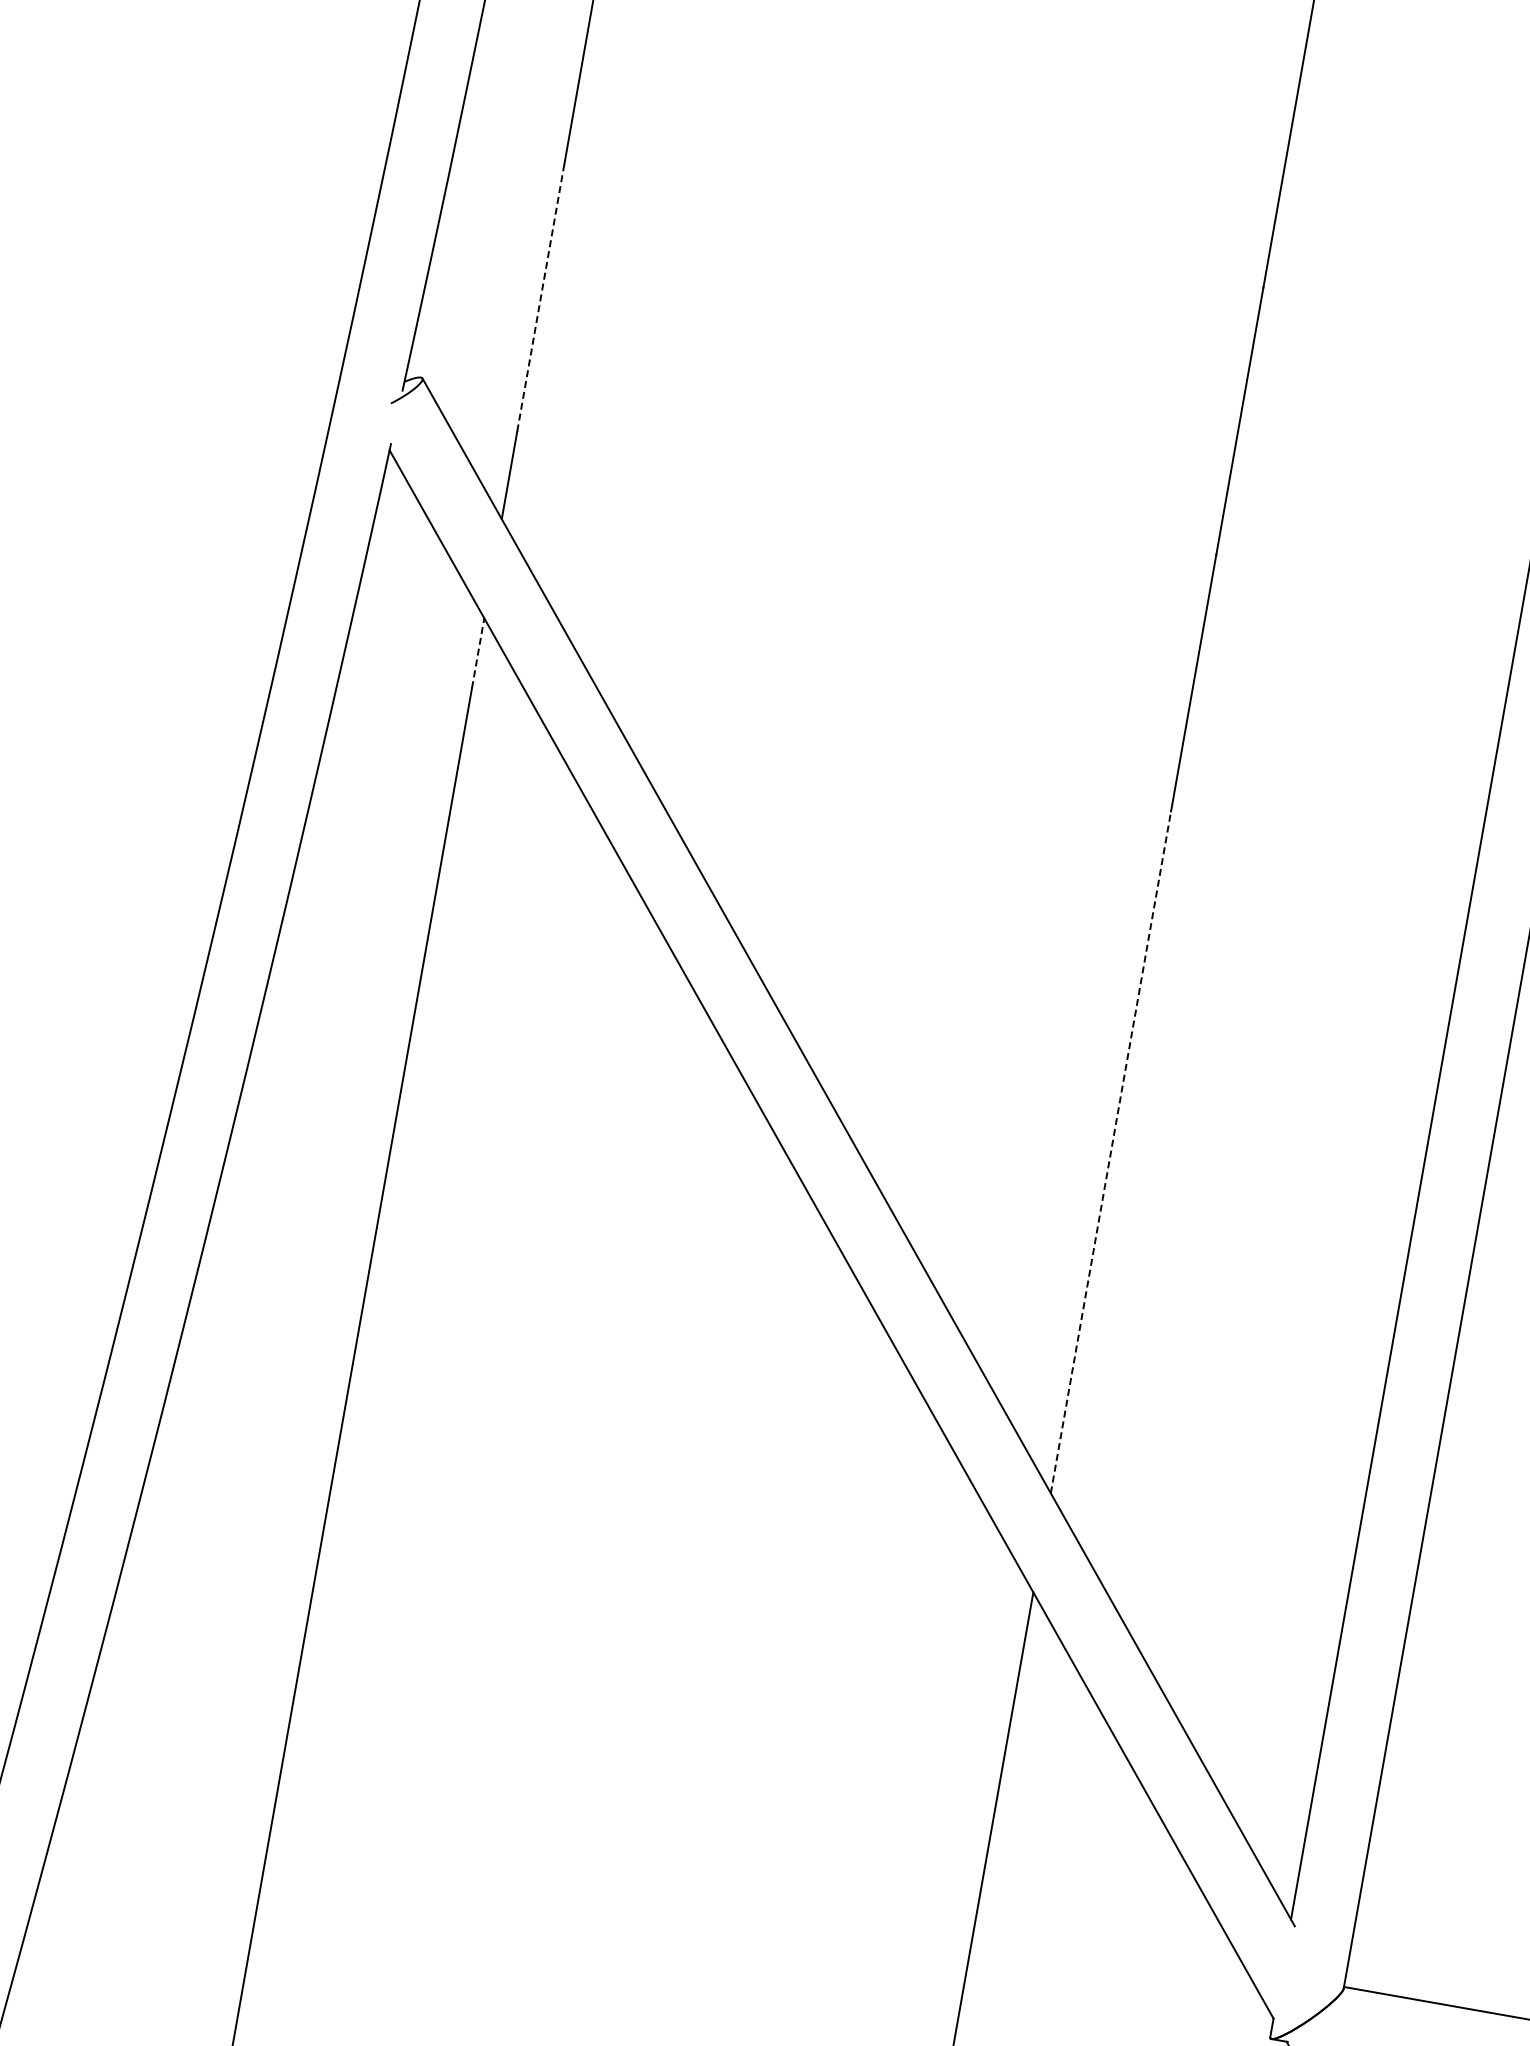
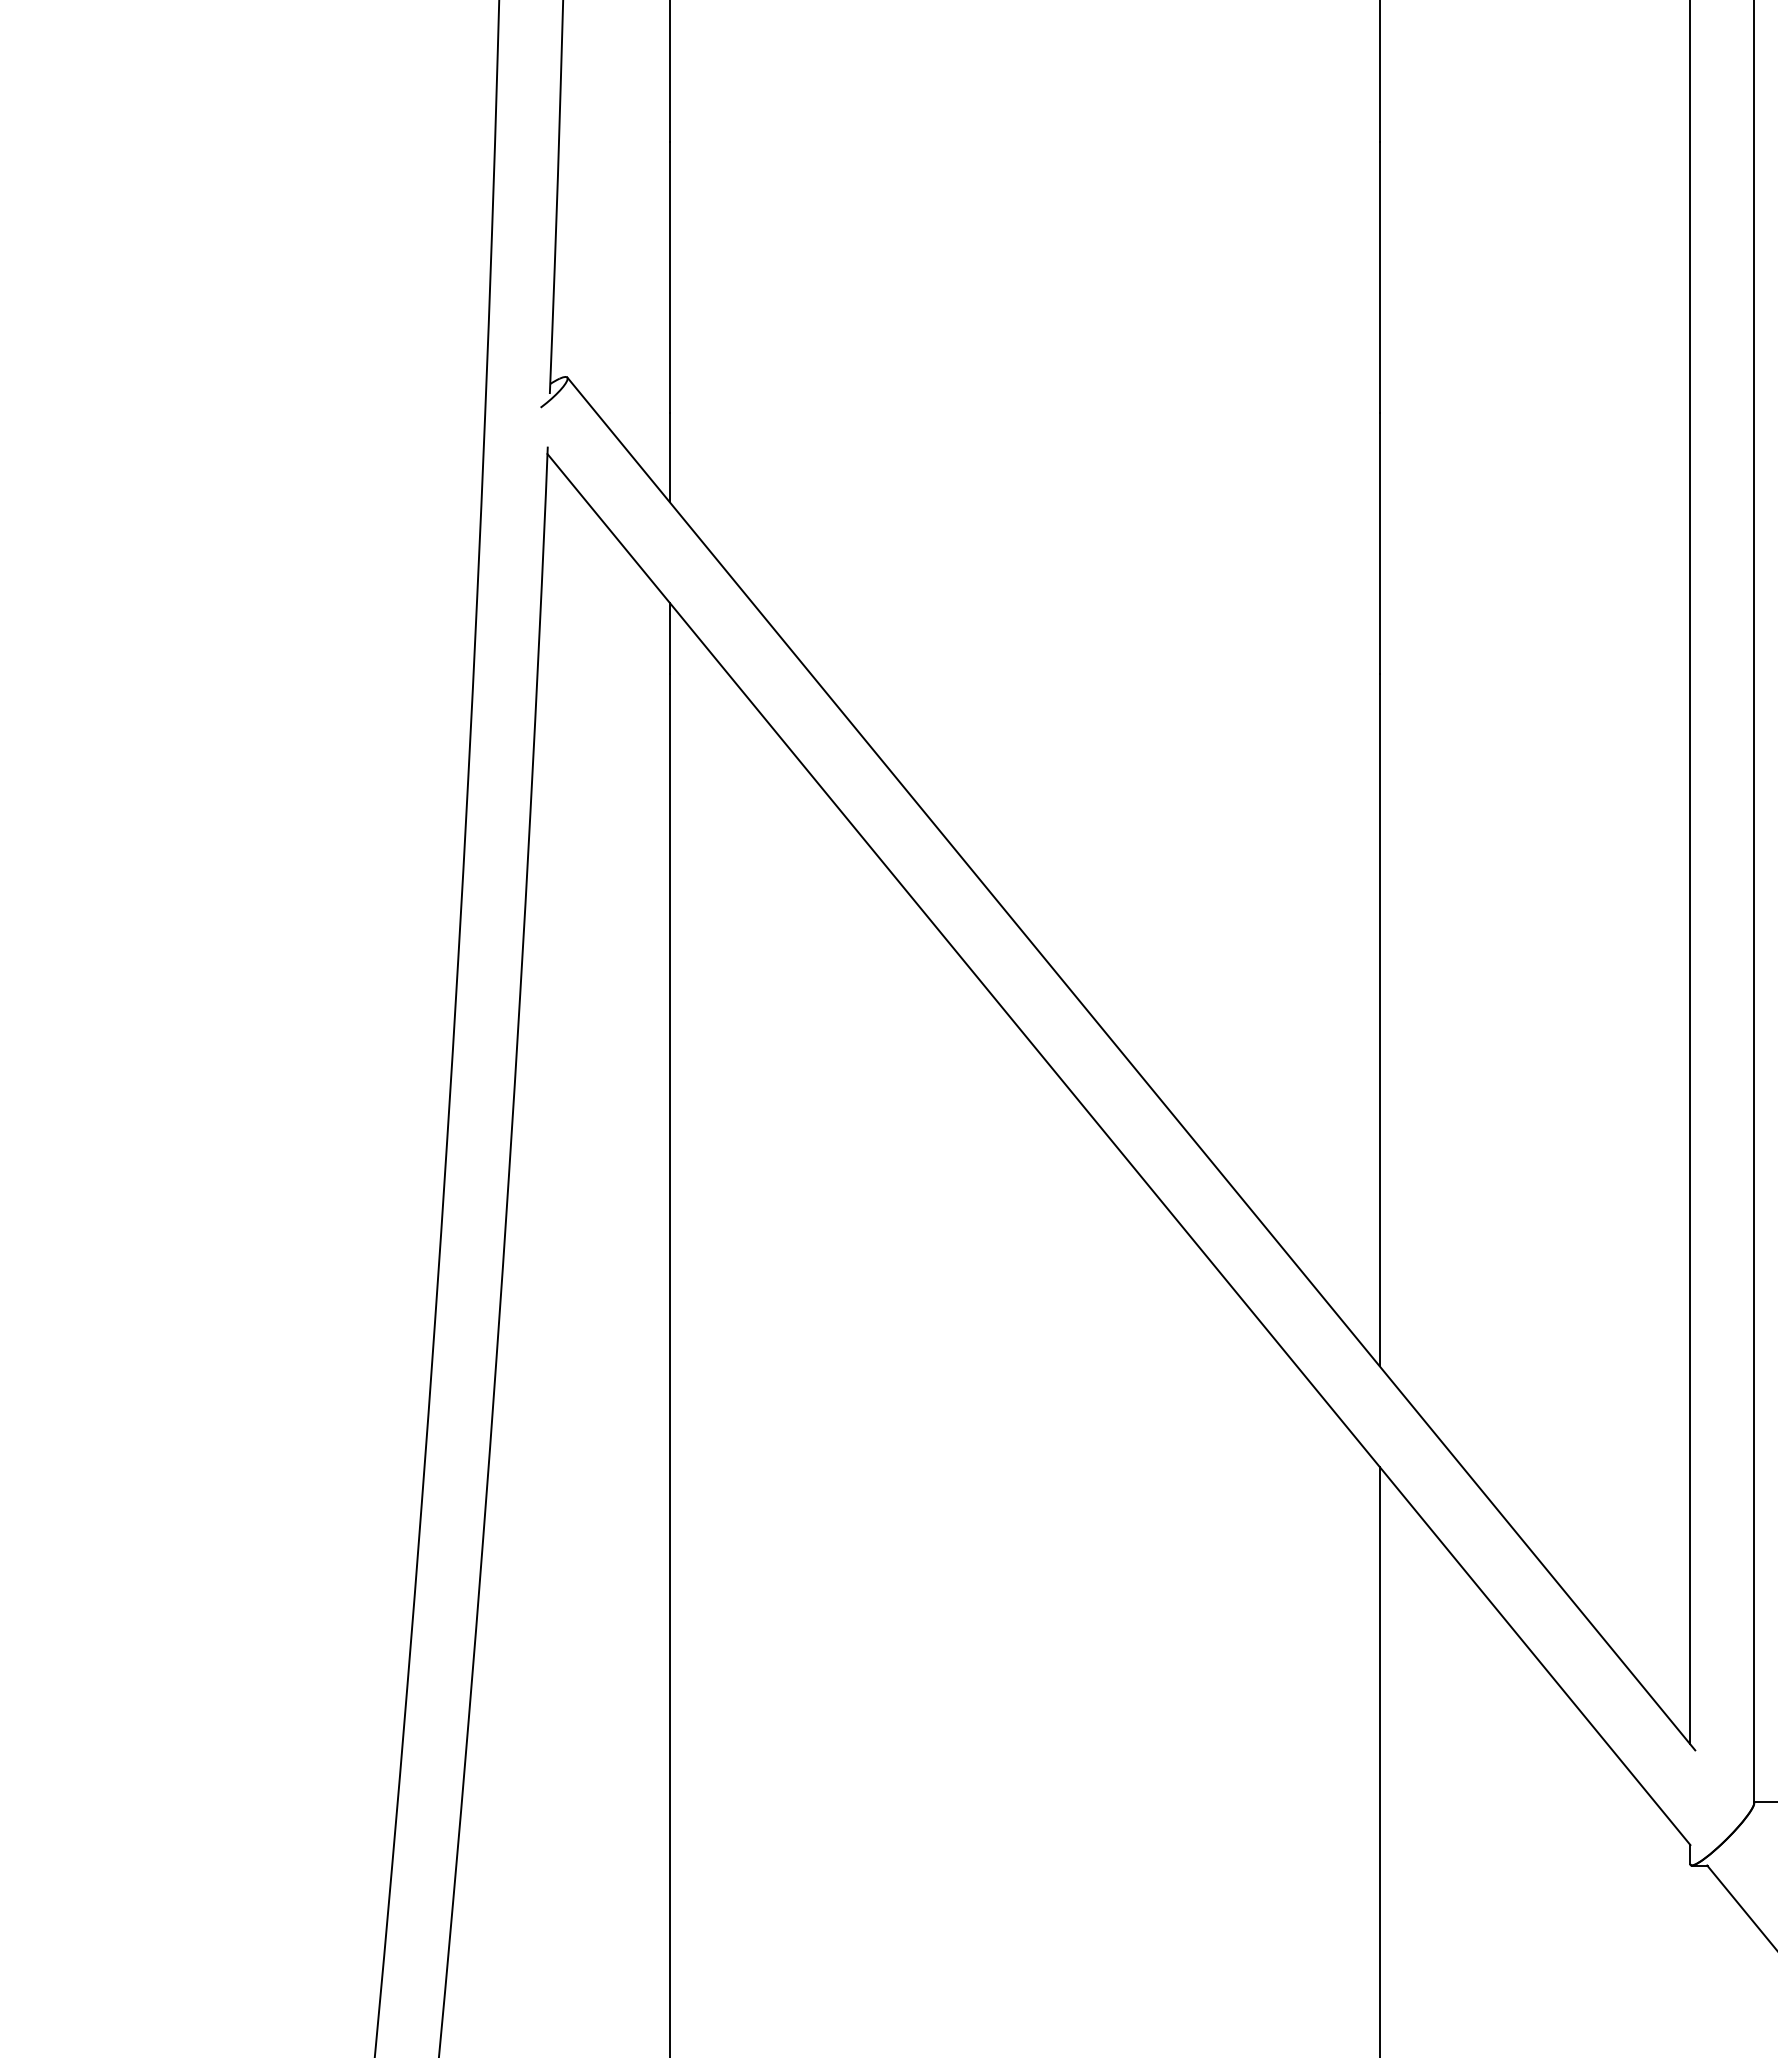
line: (540, 297) -> (669, 277), dashed -> solid
line: (477, 652) -> (669, 637), dashed -> solid
line: (1110, 1151) -> (1379, 1019), dashed -> solid

